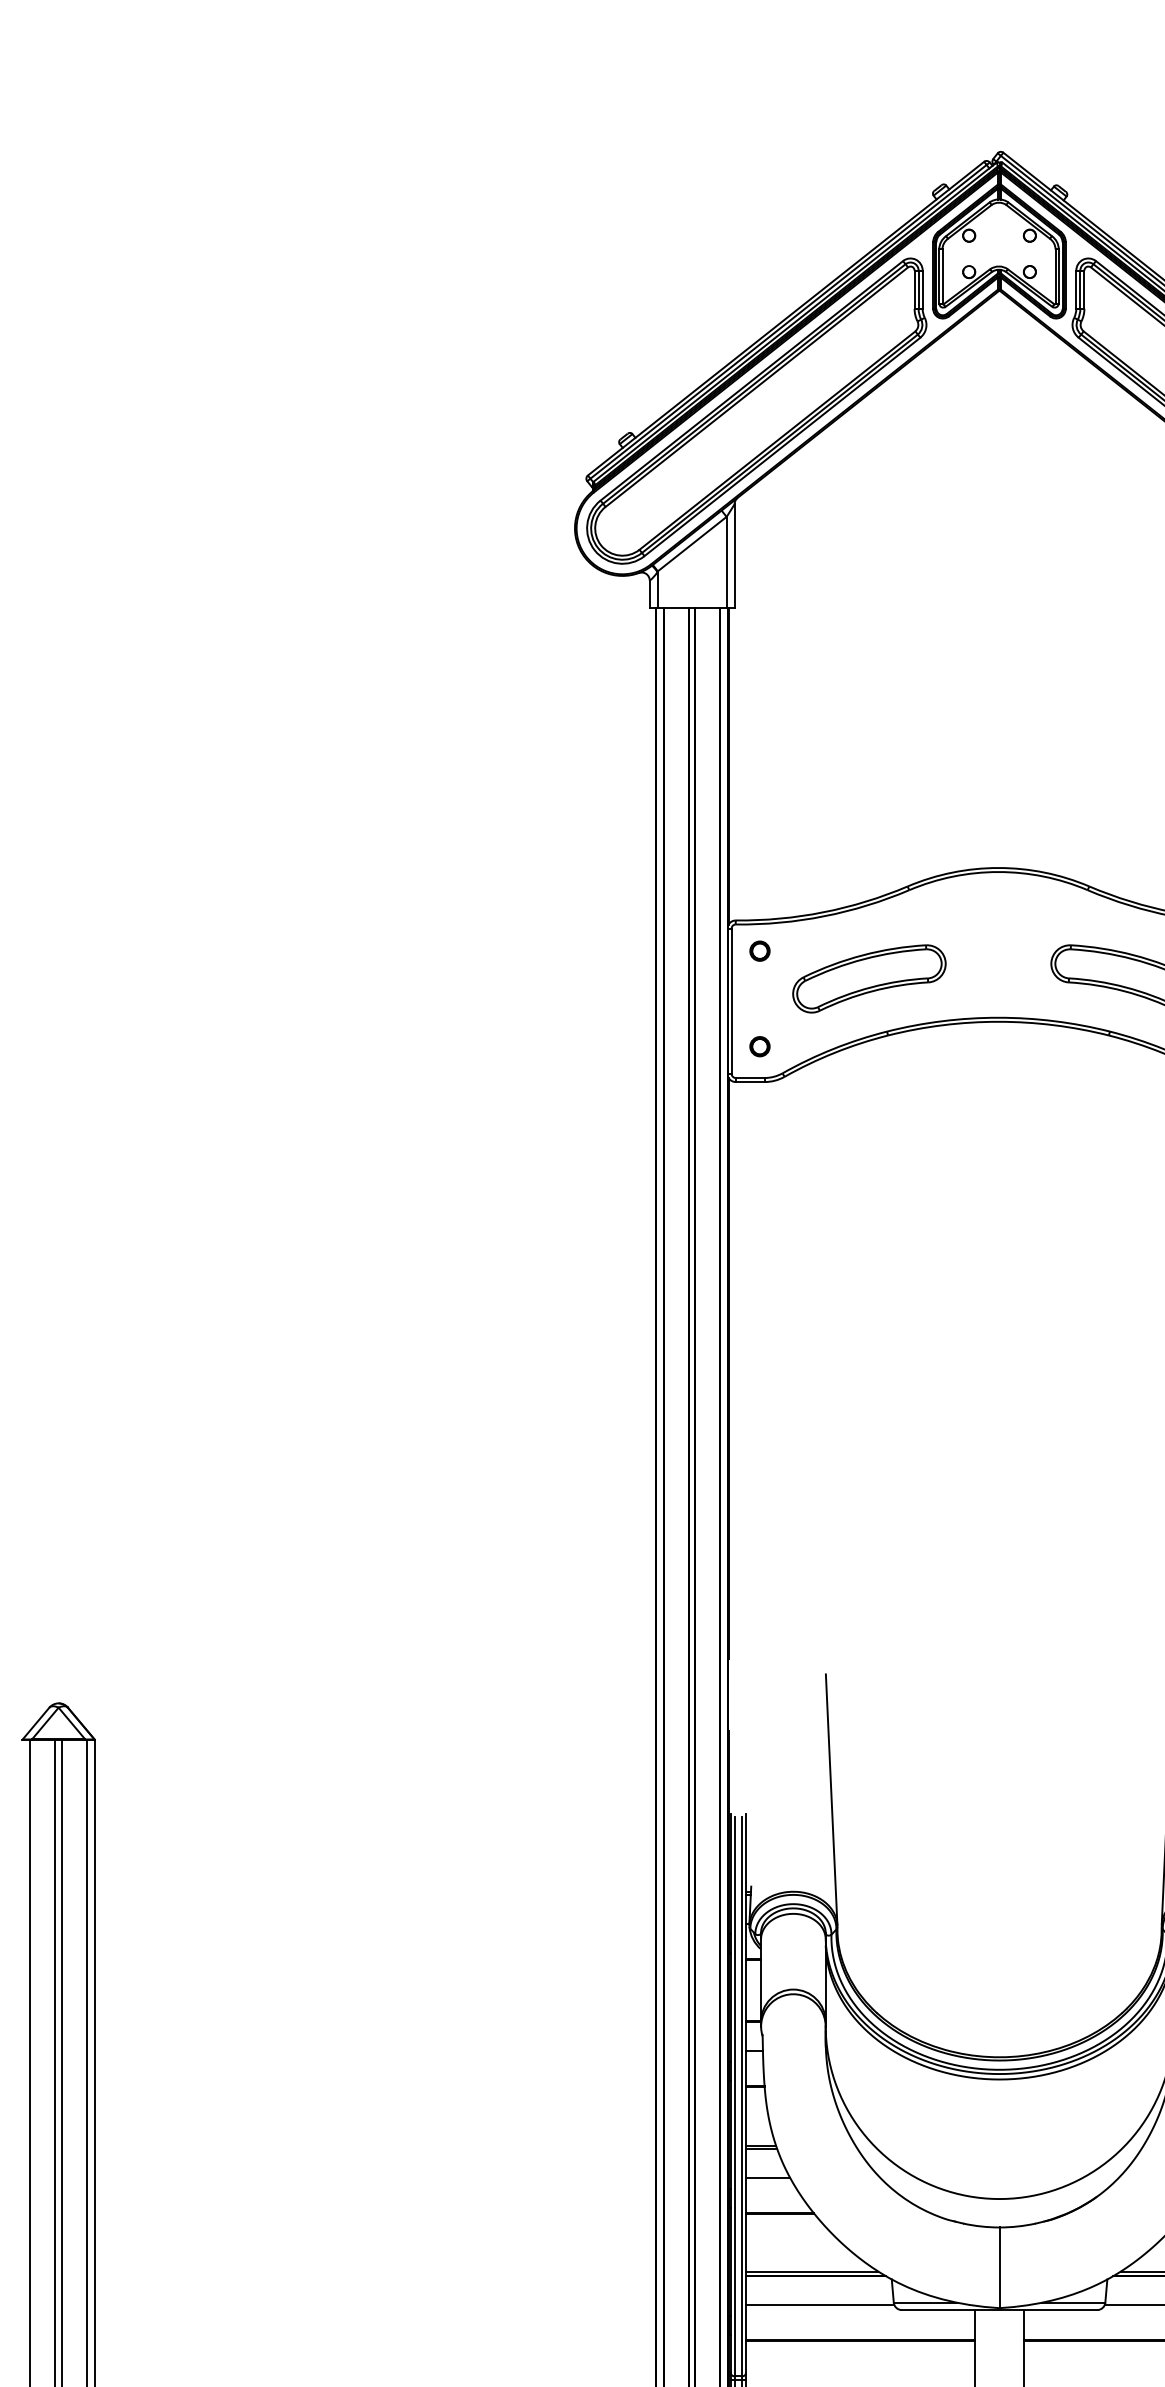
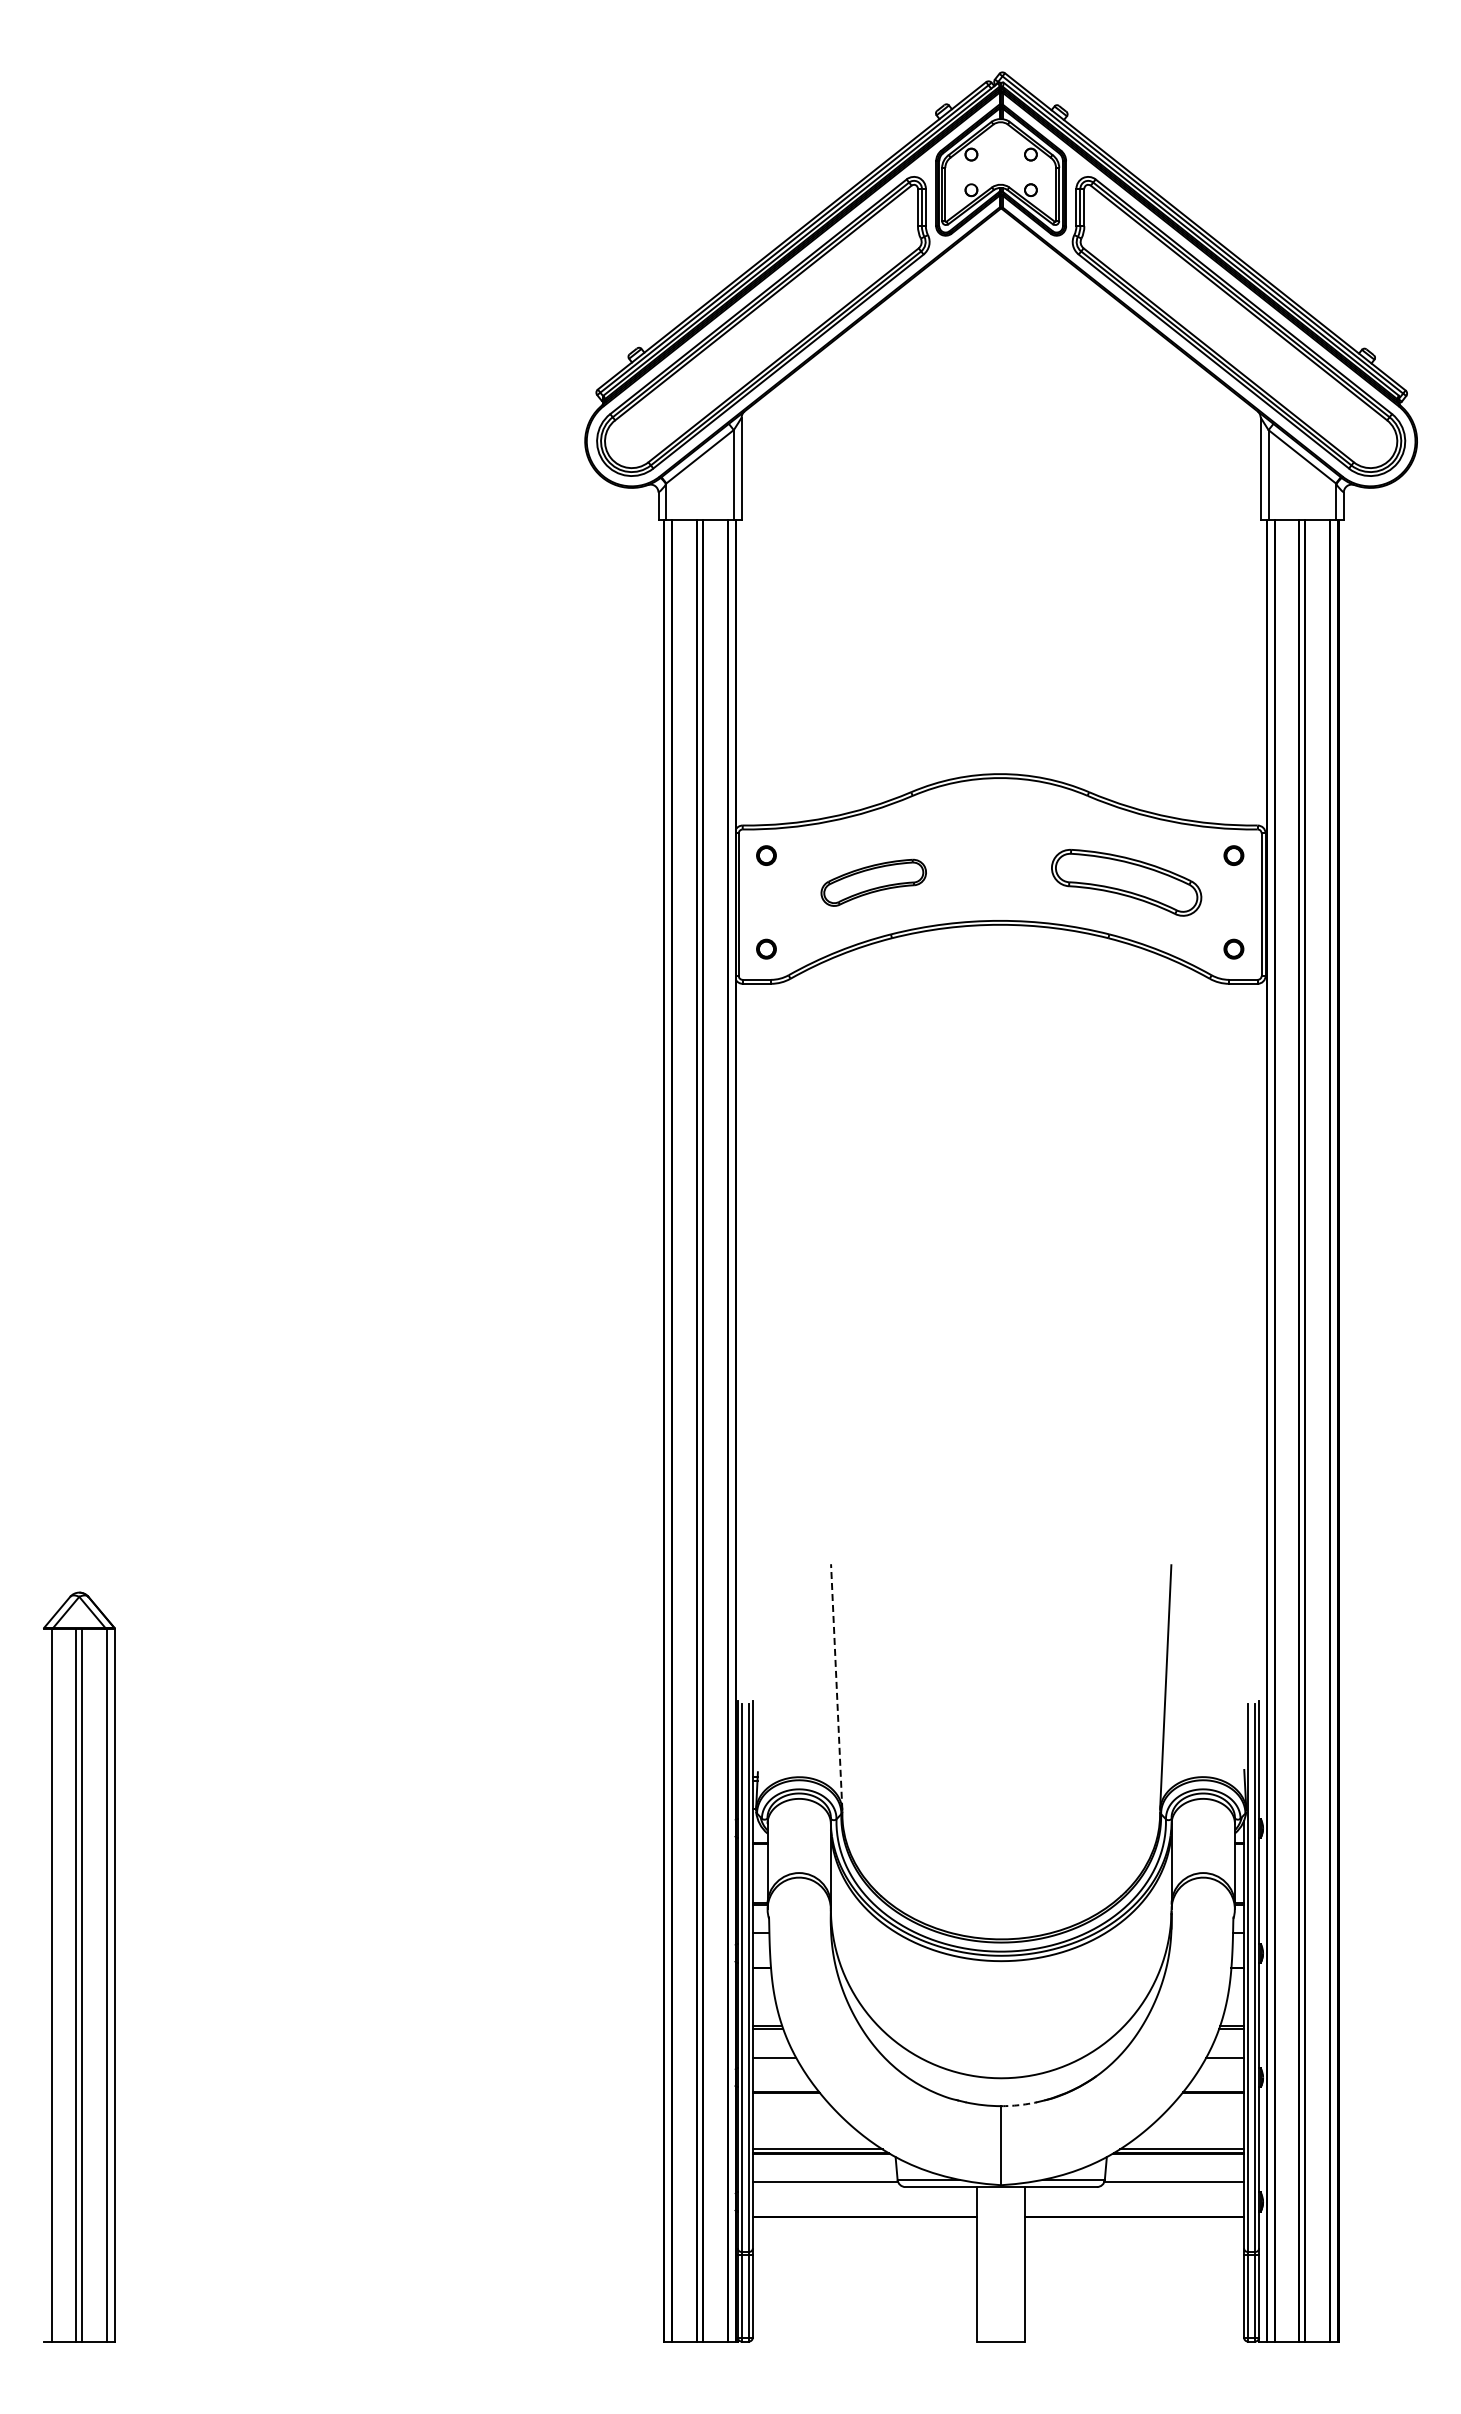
part: (869, 978) -> (873, 882), size x0.7
line: (831, 1799) -> (836, 1686), solid -> dashed
arc: (1018, 2226) -> (1019, 2105), solid -> dashed

